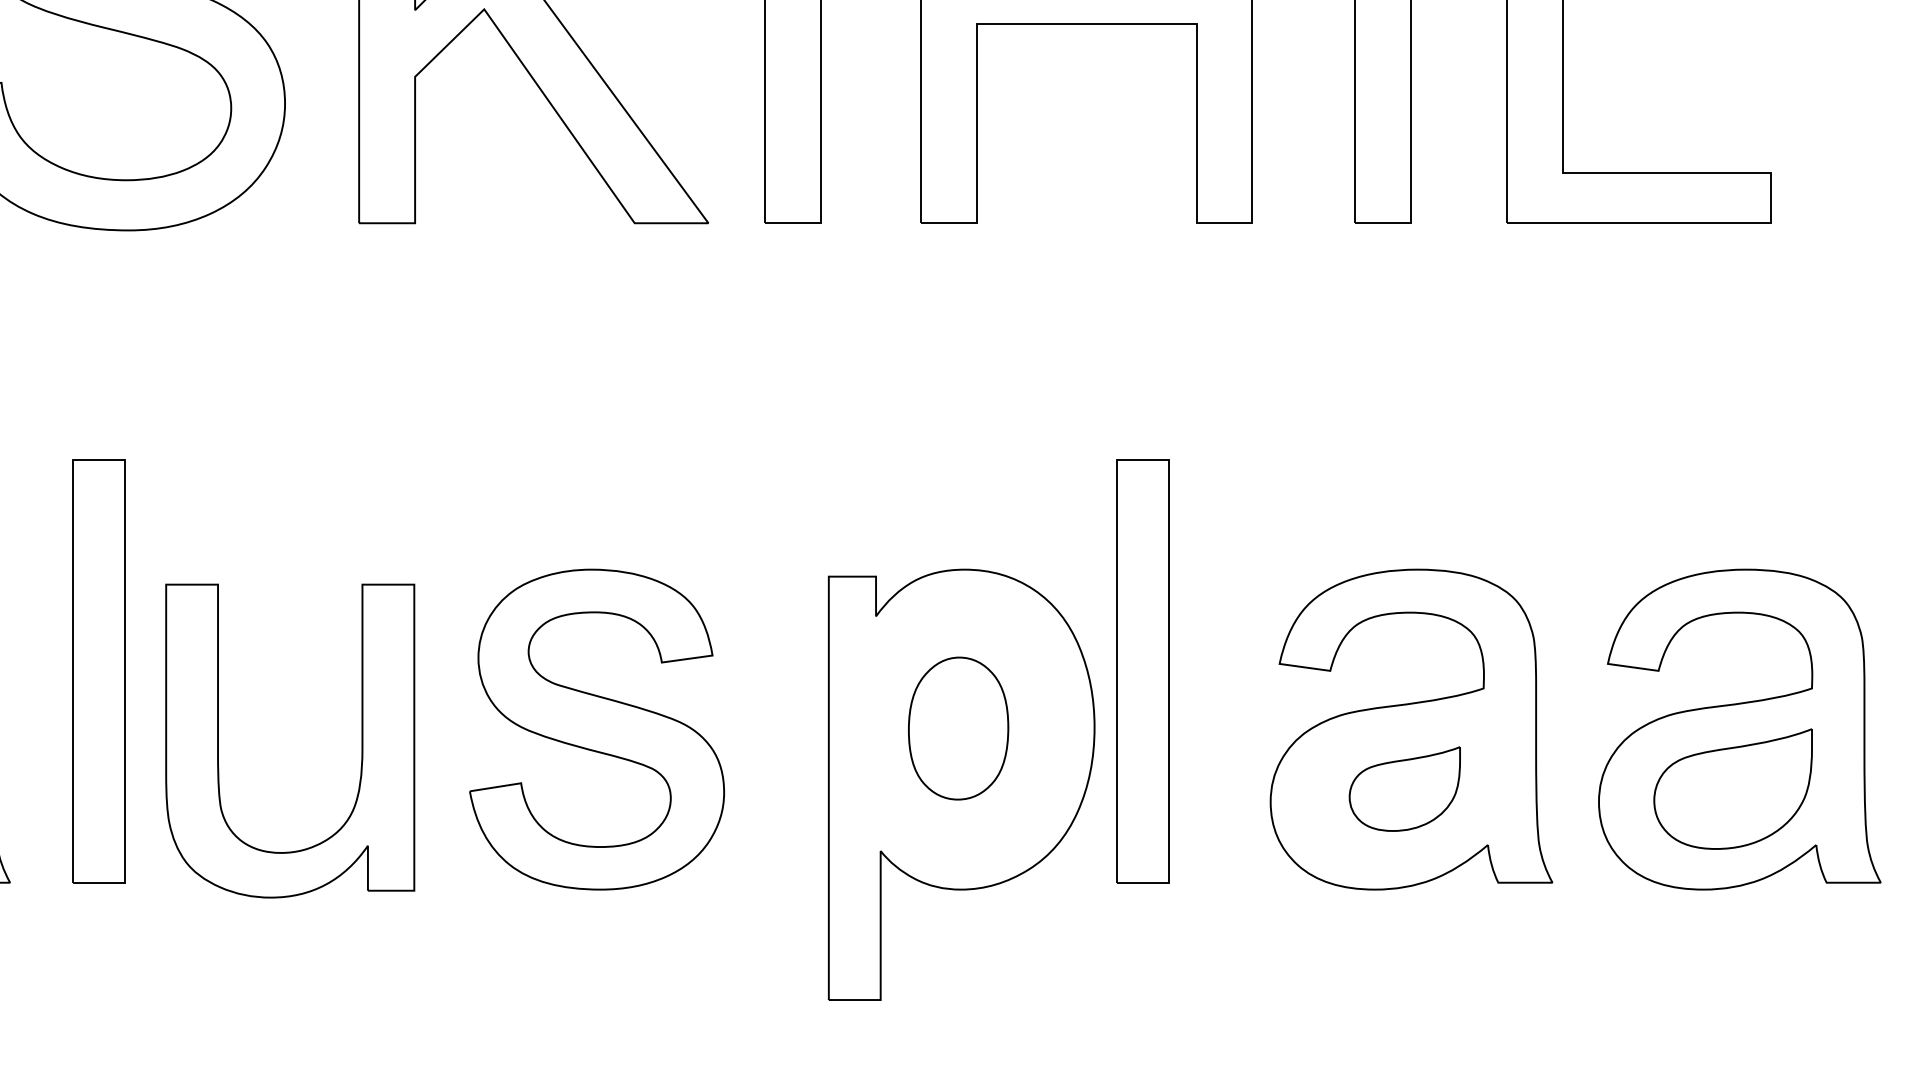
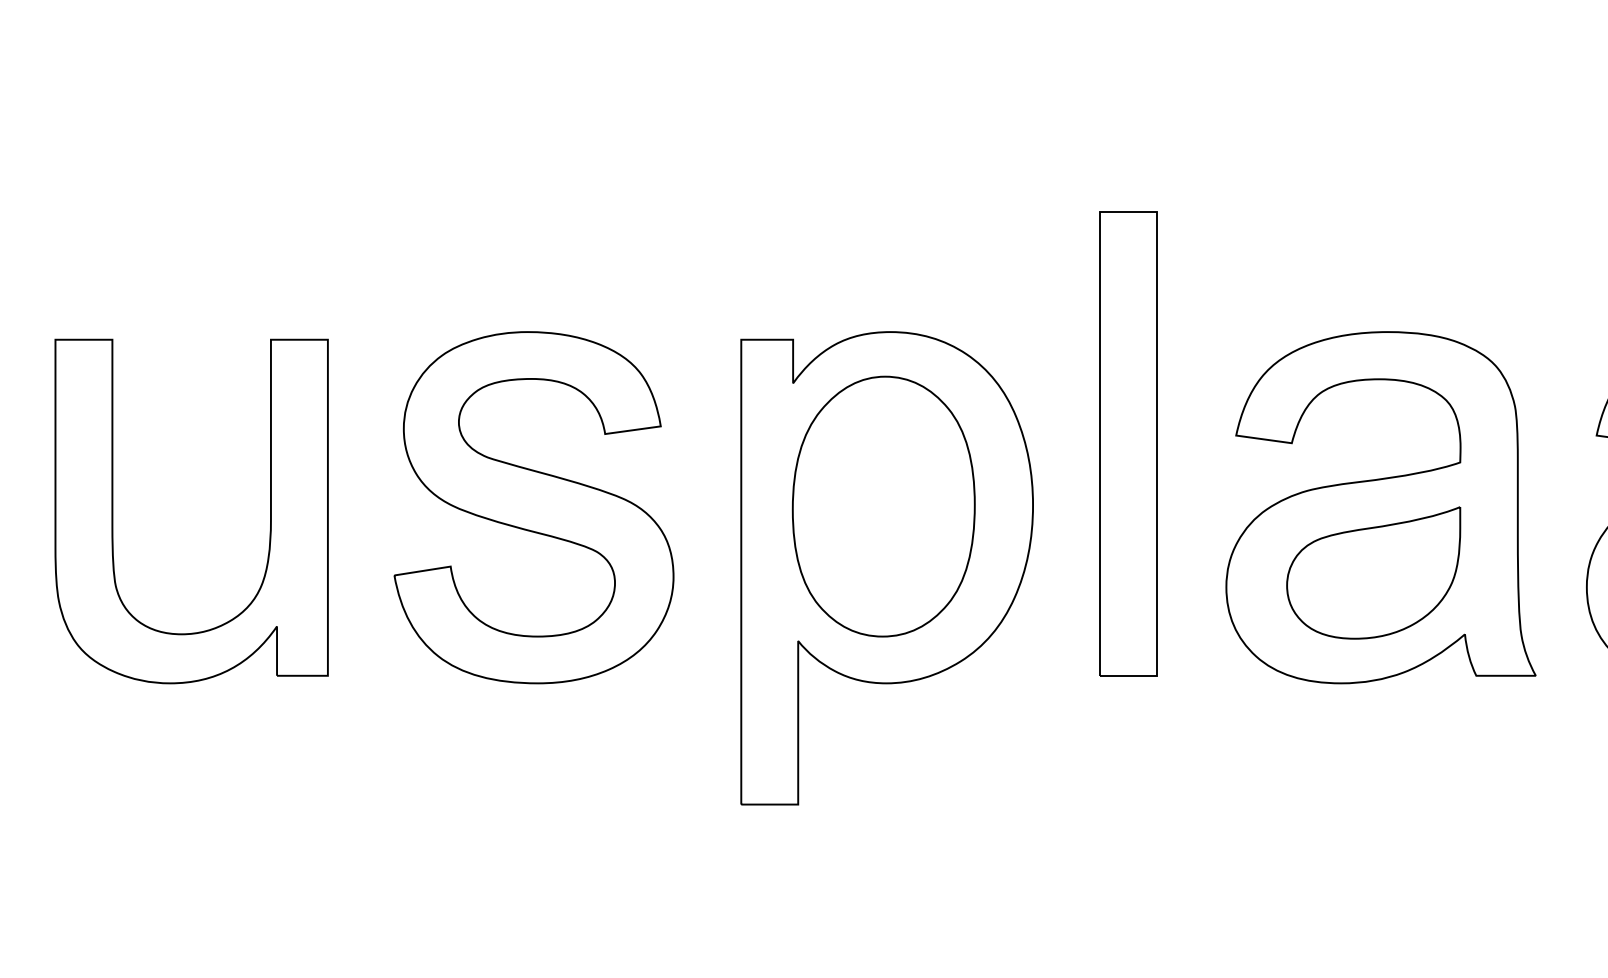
part: (1142, 671) -> (1128, 443), moved
part: (958, 728) -> (883, 506), size x1.67
part: (596, 729) -> (533, 507), moved
part: (361, 740) -> (269, 510), moved
part: (1404, 788) -> (1373, 572), size x1.43

